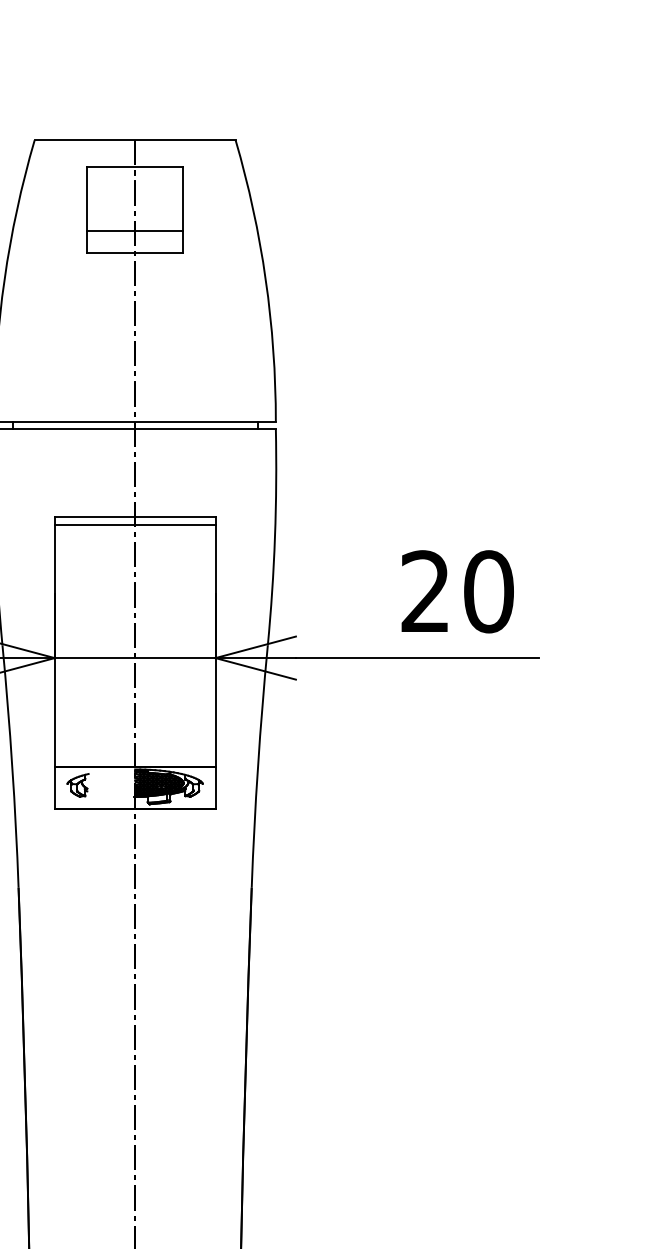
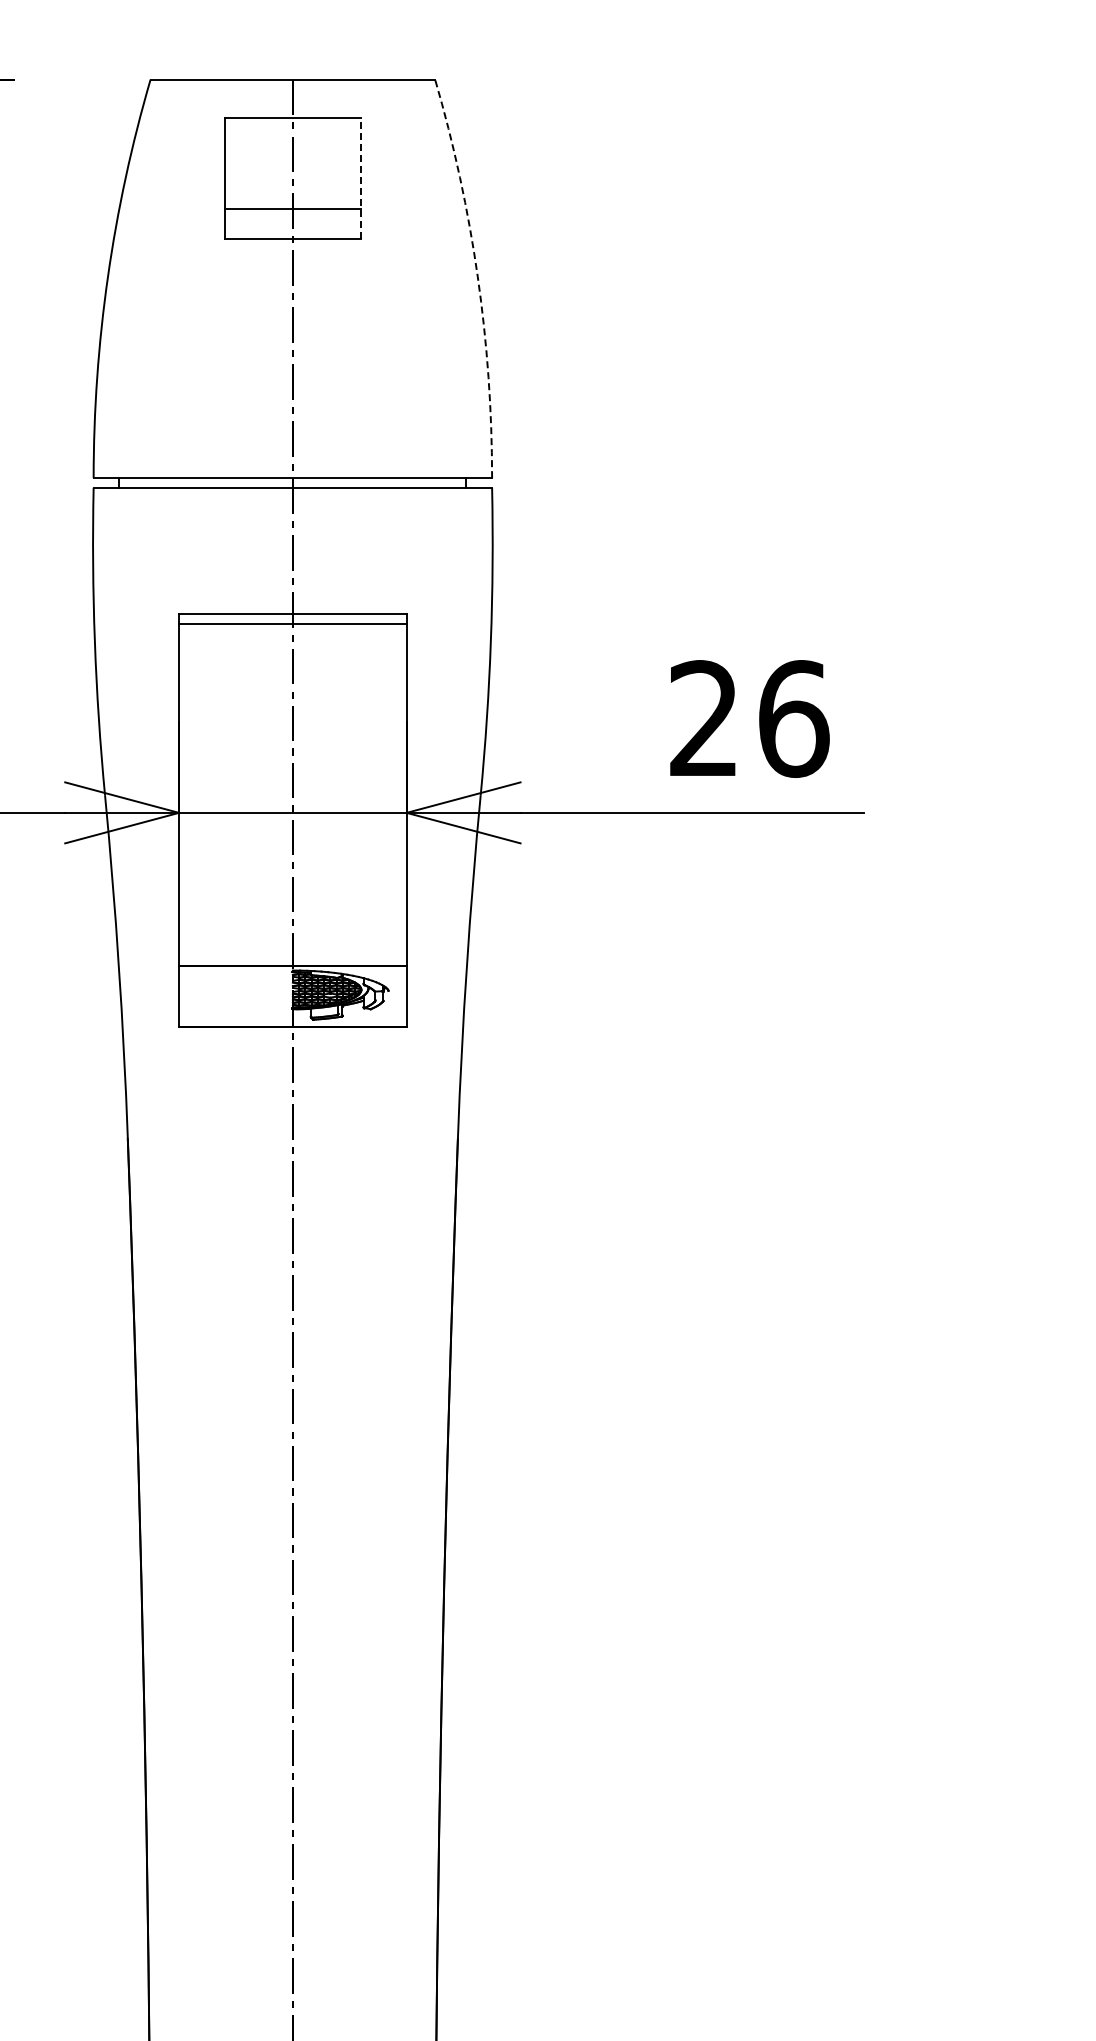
line: (183, 210) -> (361, 178), solid -> dashed
arc: (265, 279) -> (477, 276), solid -> dashed
text: (488, 591) -> (793, 718), 20 -> 26
part: (77, 785) -> (211, 993), removed

